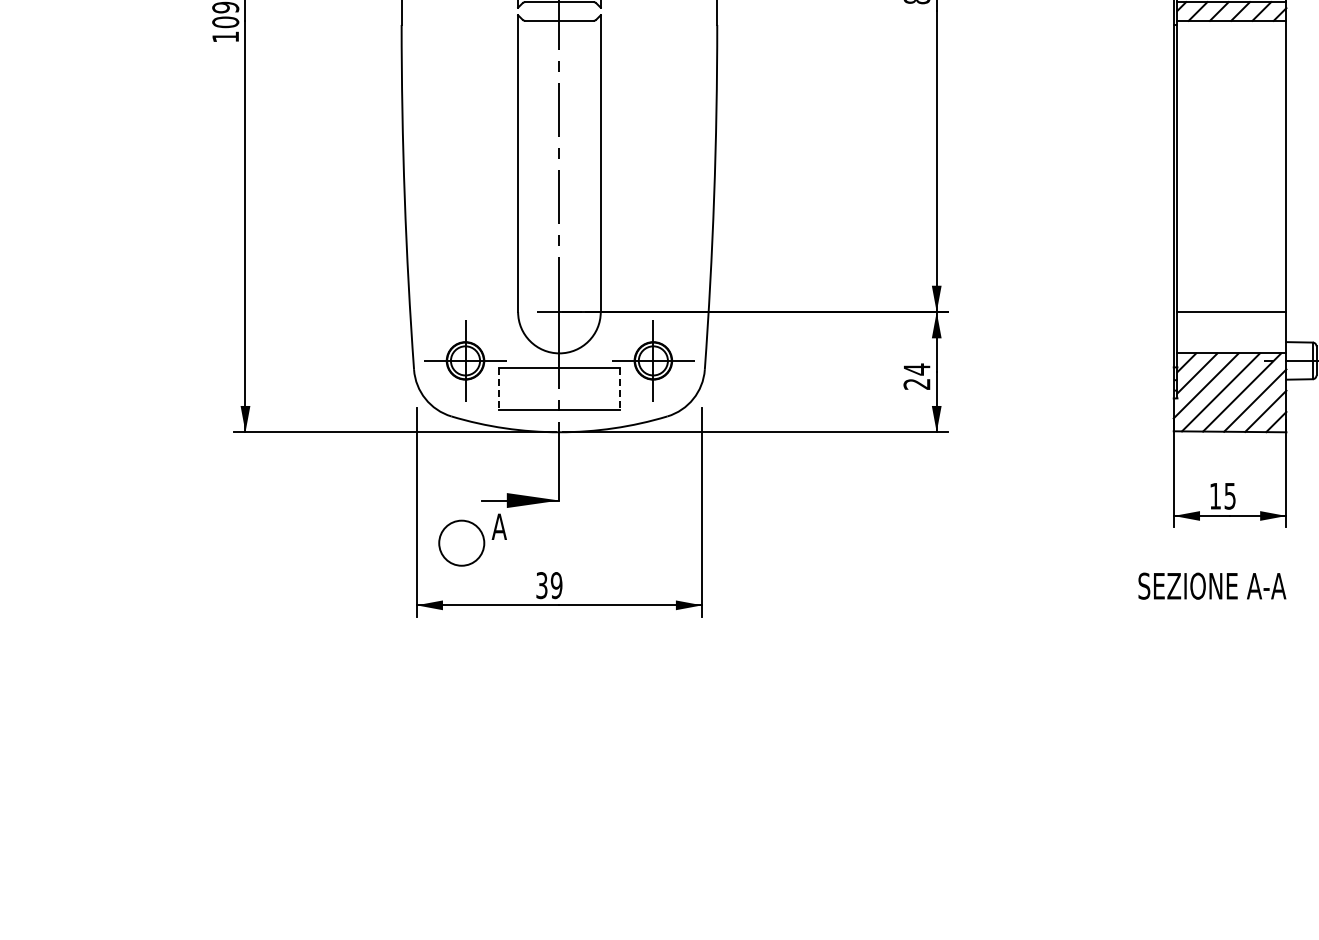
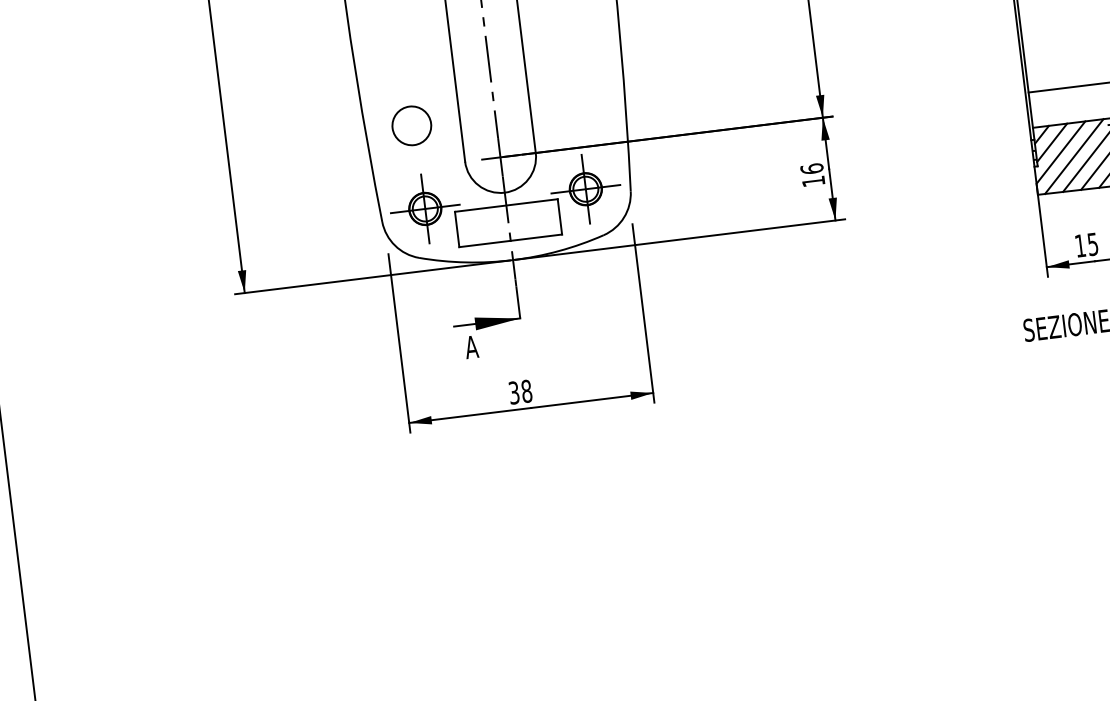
text: (916, 376) -> (812, 174), 24 -> 16
line: (499, 389) -> (457, 229), dashed -> solid
line: (619, 389) -> (559, 217), dashed -> solid
circle: (461, 542) -> (411, 125), moved
text: (556, 585) -> (526, 391), 39 -> 38

